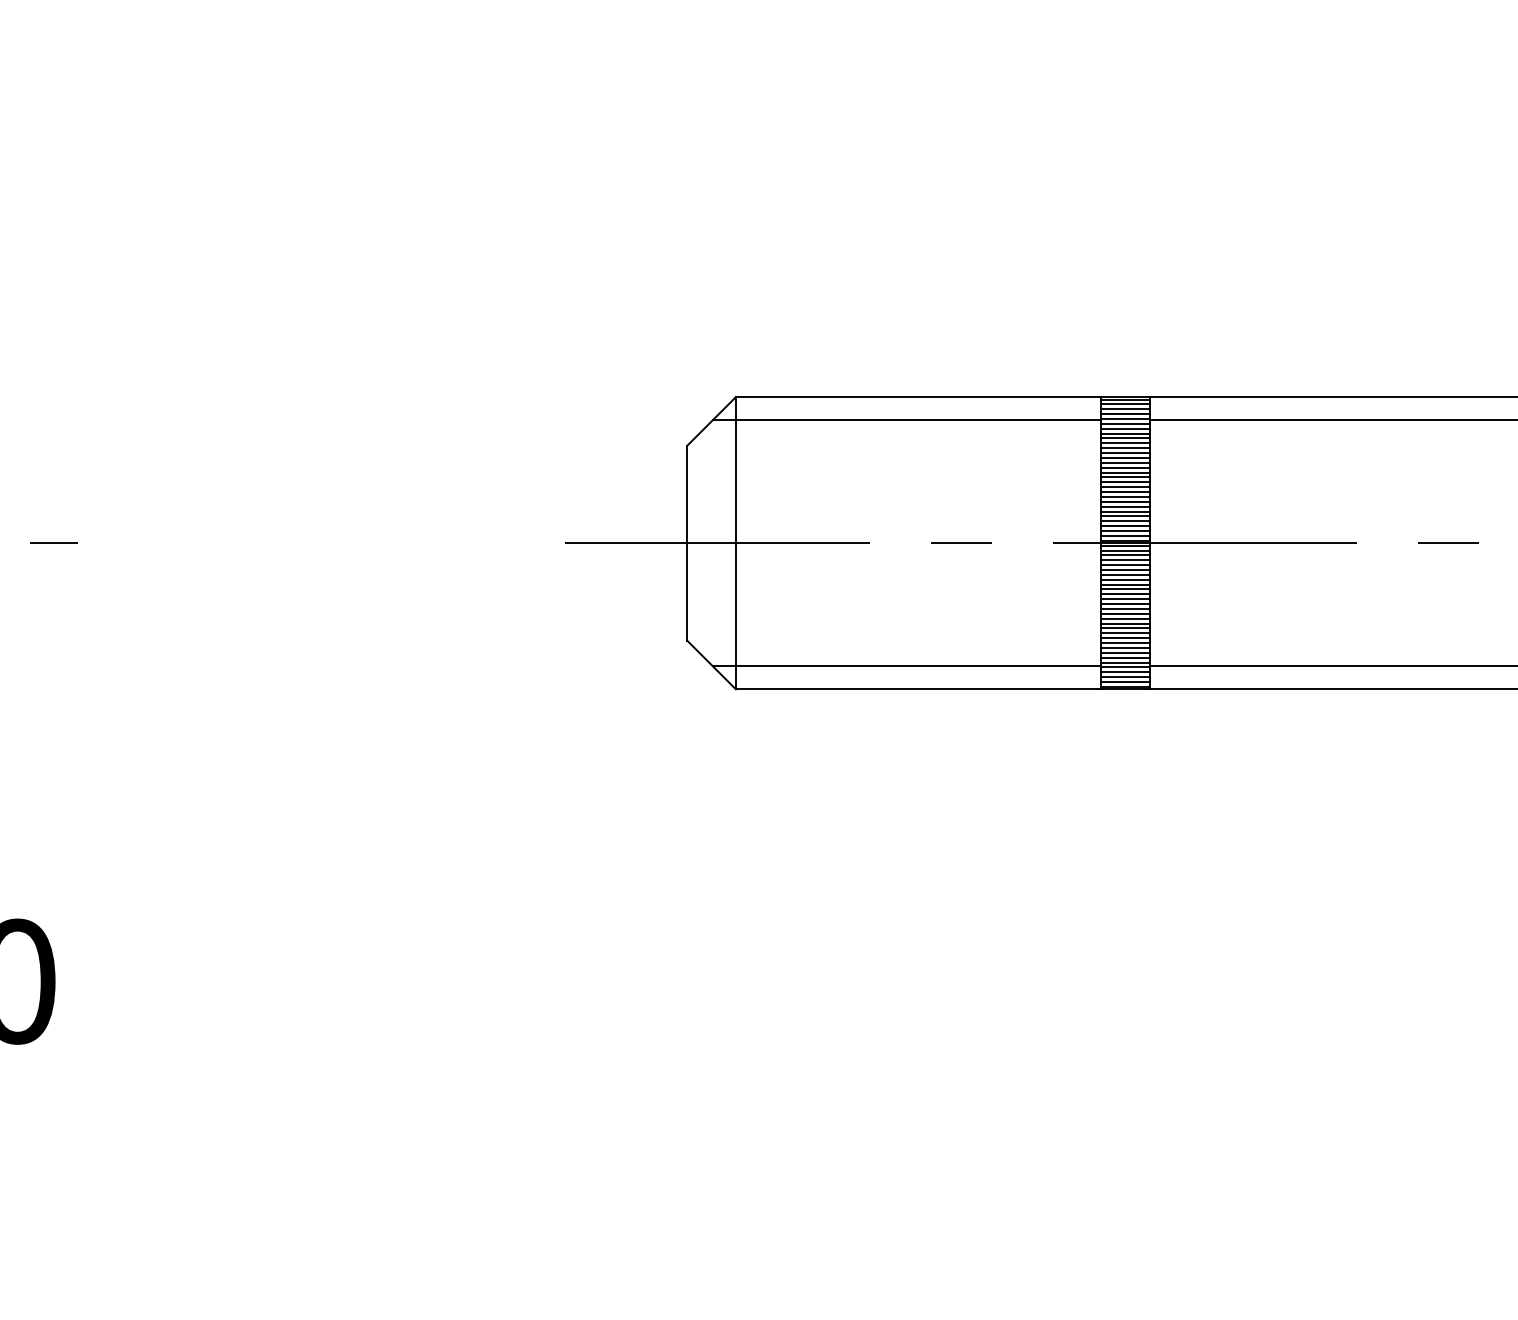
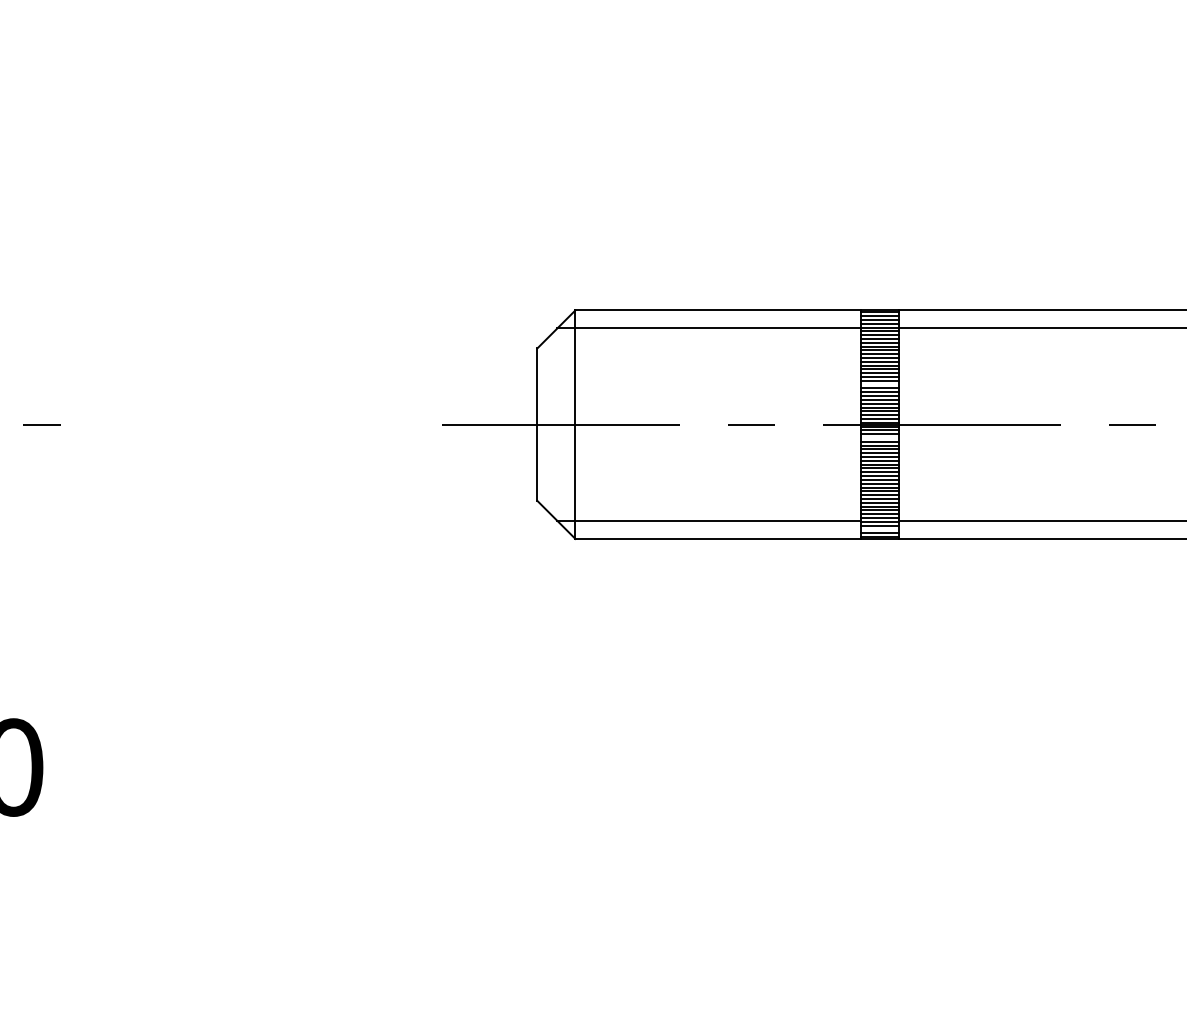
line: (1125, 492) -> (880, 384), removed
line: (1125, 560) -> (880, 438), removed
line: (1125, 677) -> (880, 529), removed

